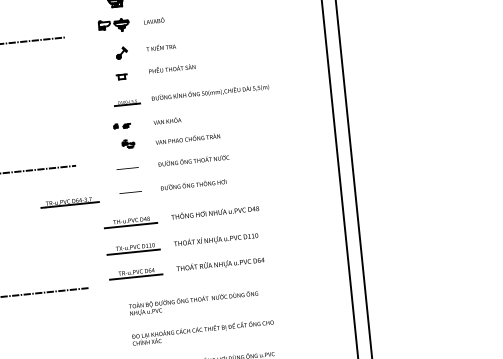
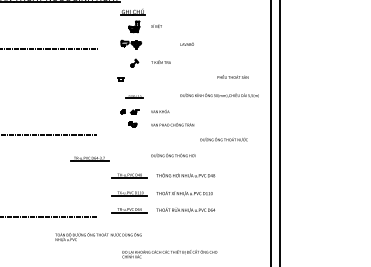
text: (153, 20) -> (186, 43), moved
text: (171, 67) -> (232, 76), moved
part: (121, 77) -> (120, 79), moved
text: (210, 92) -> (219, 95), moved
part: (121, 125) -> (129, 111), size x1.6
text: (192, 160) -> (223, 139), moved
line: (127, 168) -> (130, 140), removed
line: (131, 192) -> (131, 156), removed
text: (193, 303) -> (98, 237), moved

